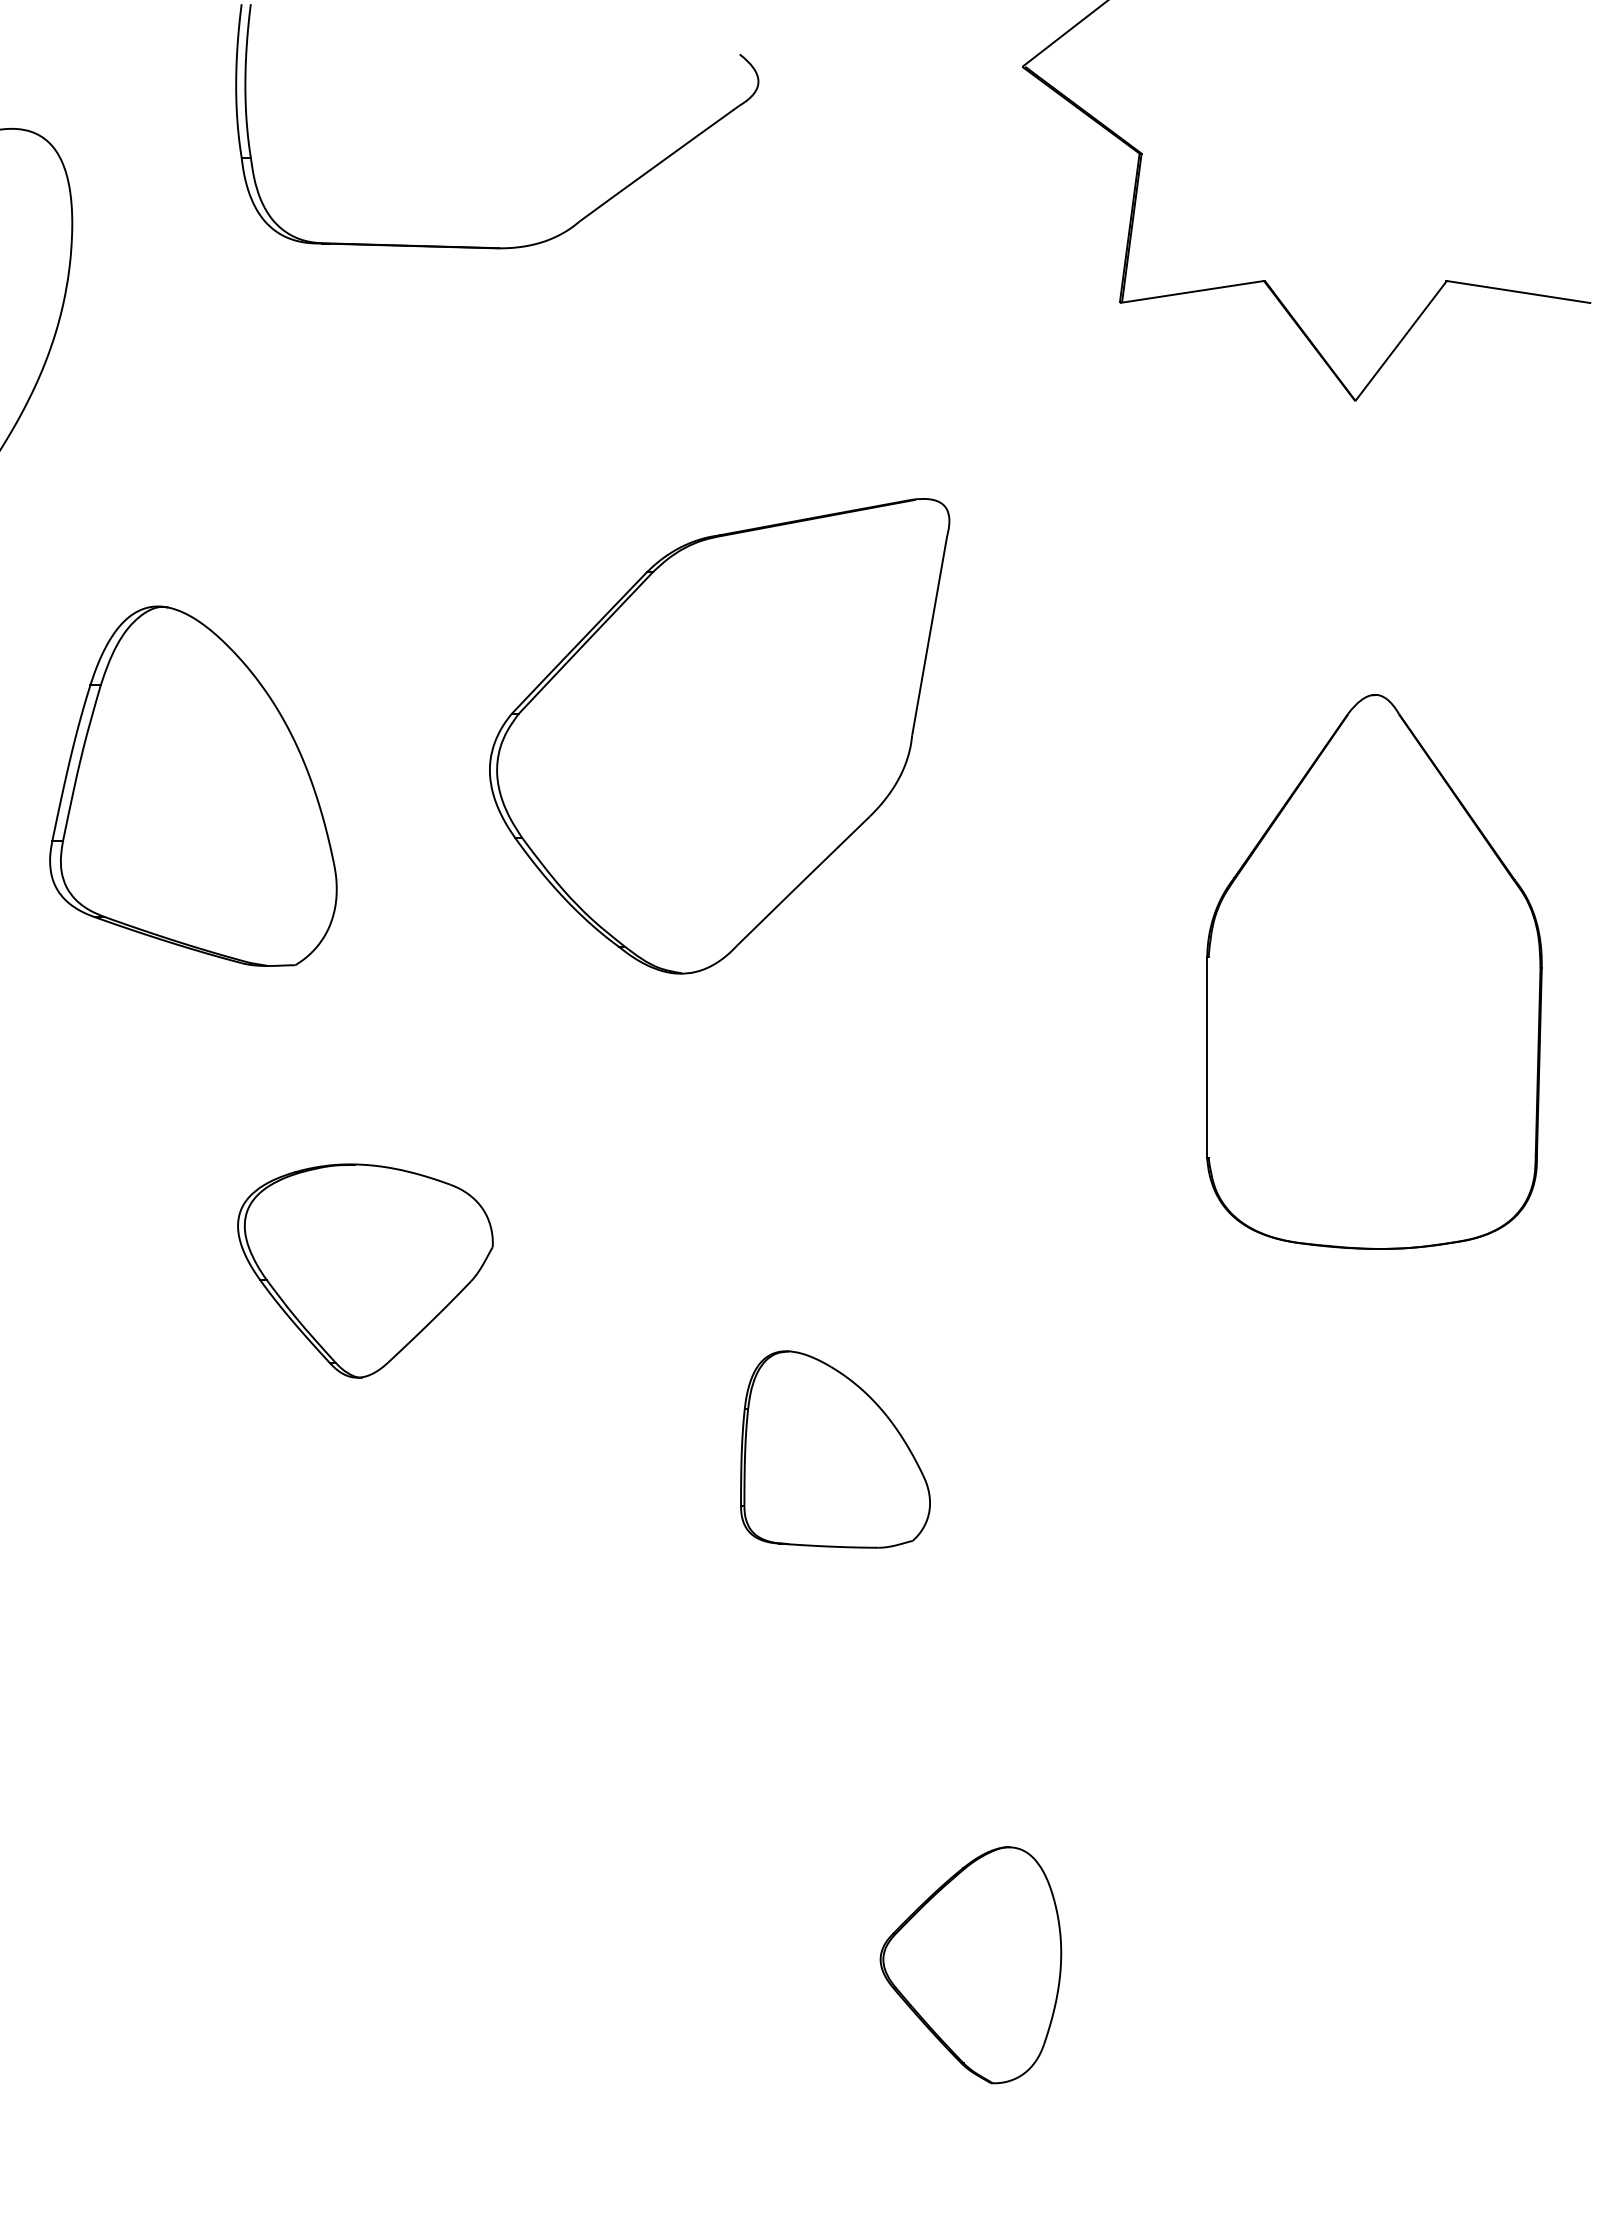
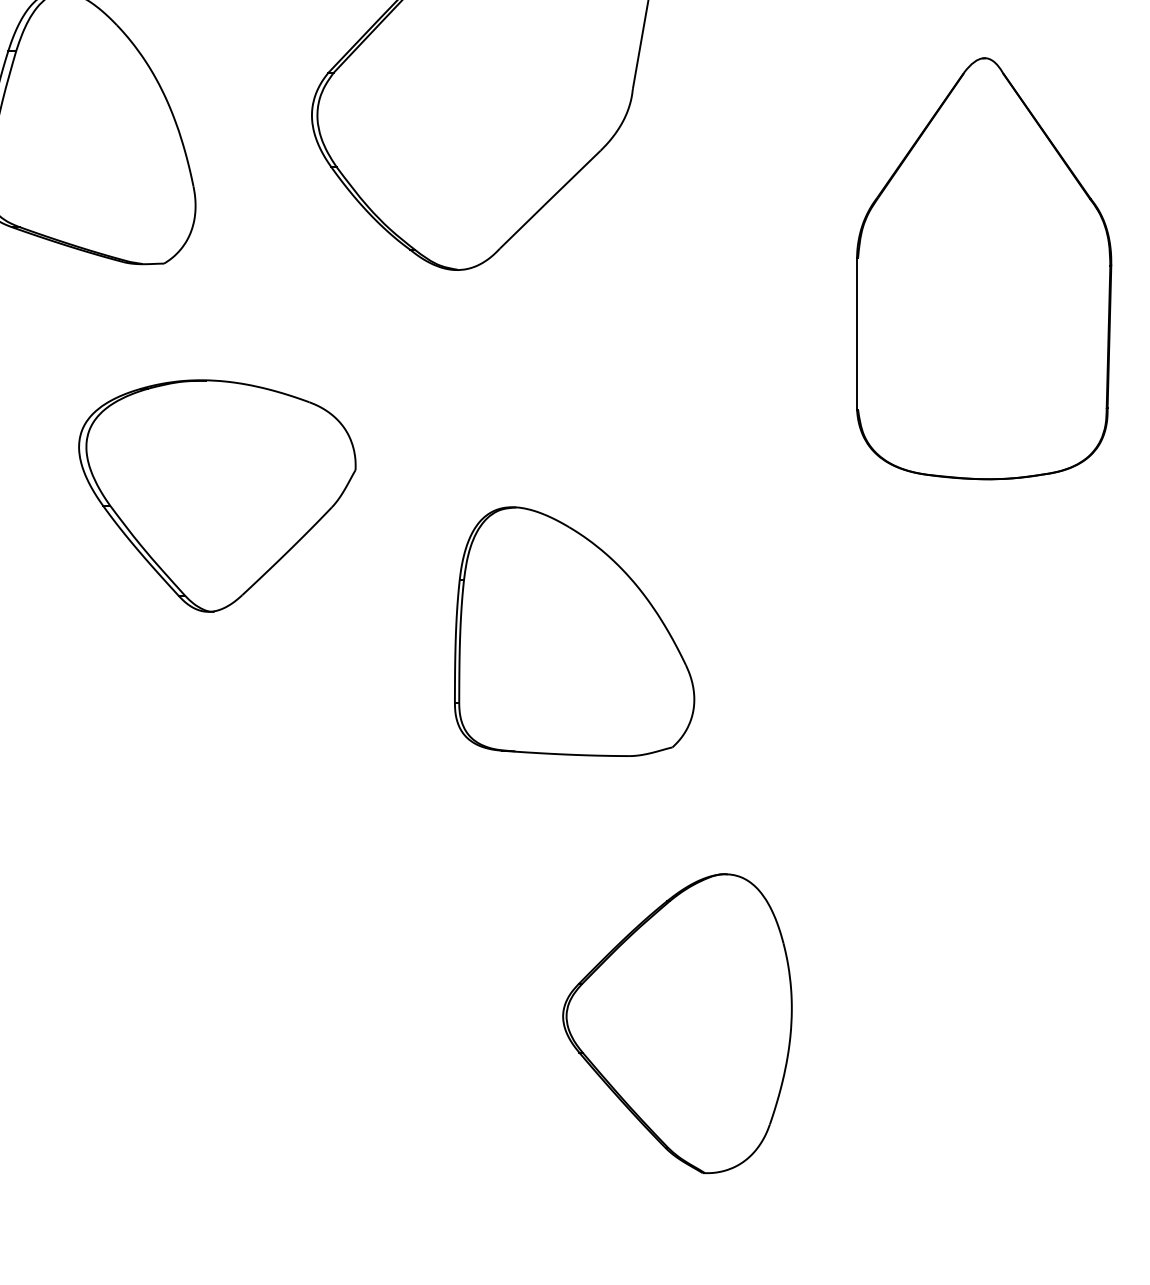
part: (365, 1270) -> (217, 495), size x1.43
part: (835, 1449) -> (574, 631), size x1.67
part: (970, 1964) -> (677, 1022), size x1.67

